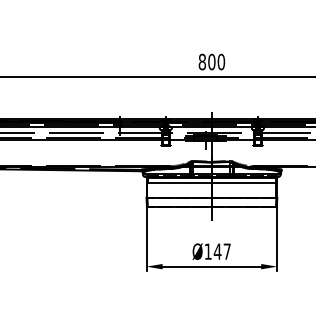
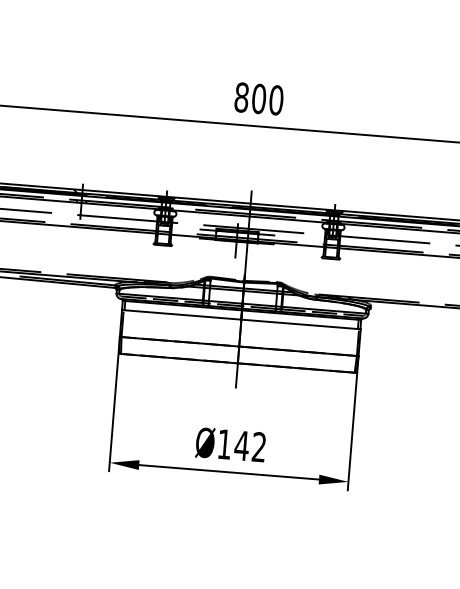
text: (226, 251) -> (257, 446), Ø147 -> Ø142

